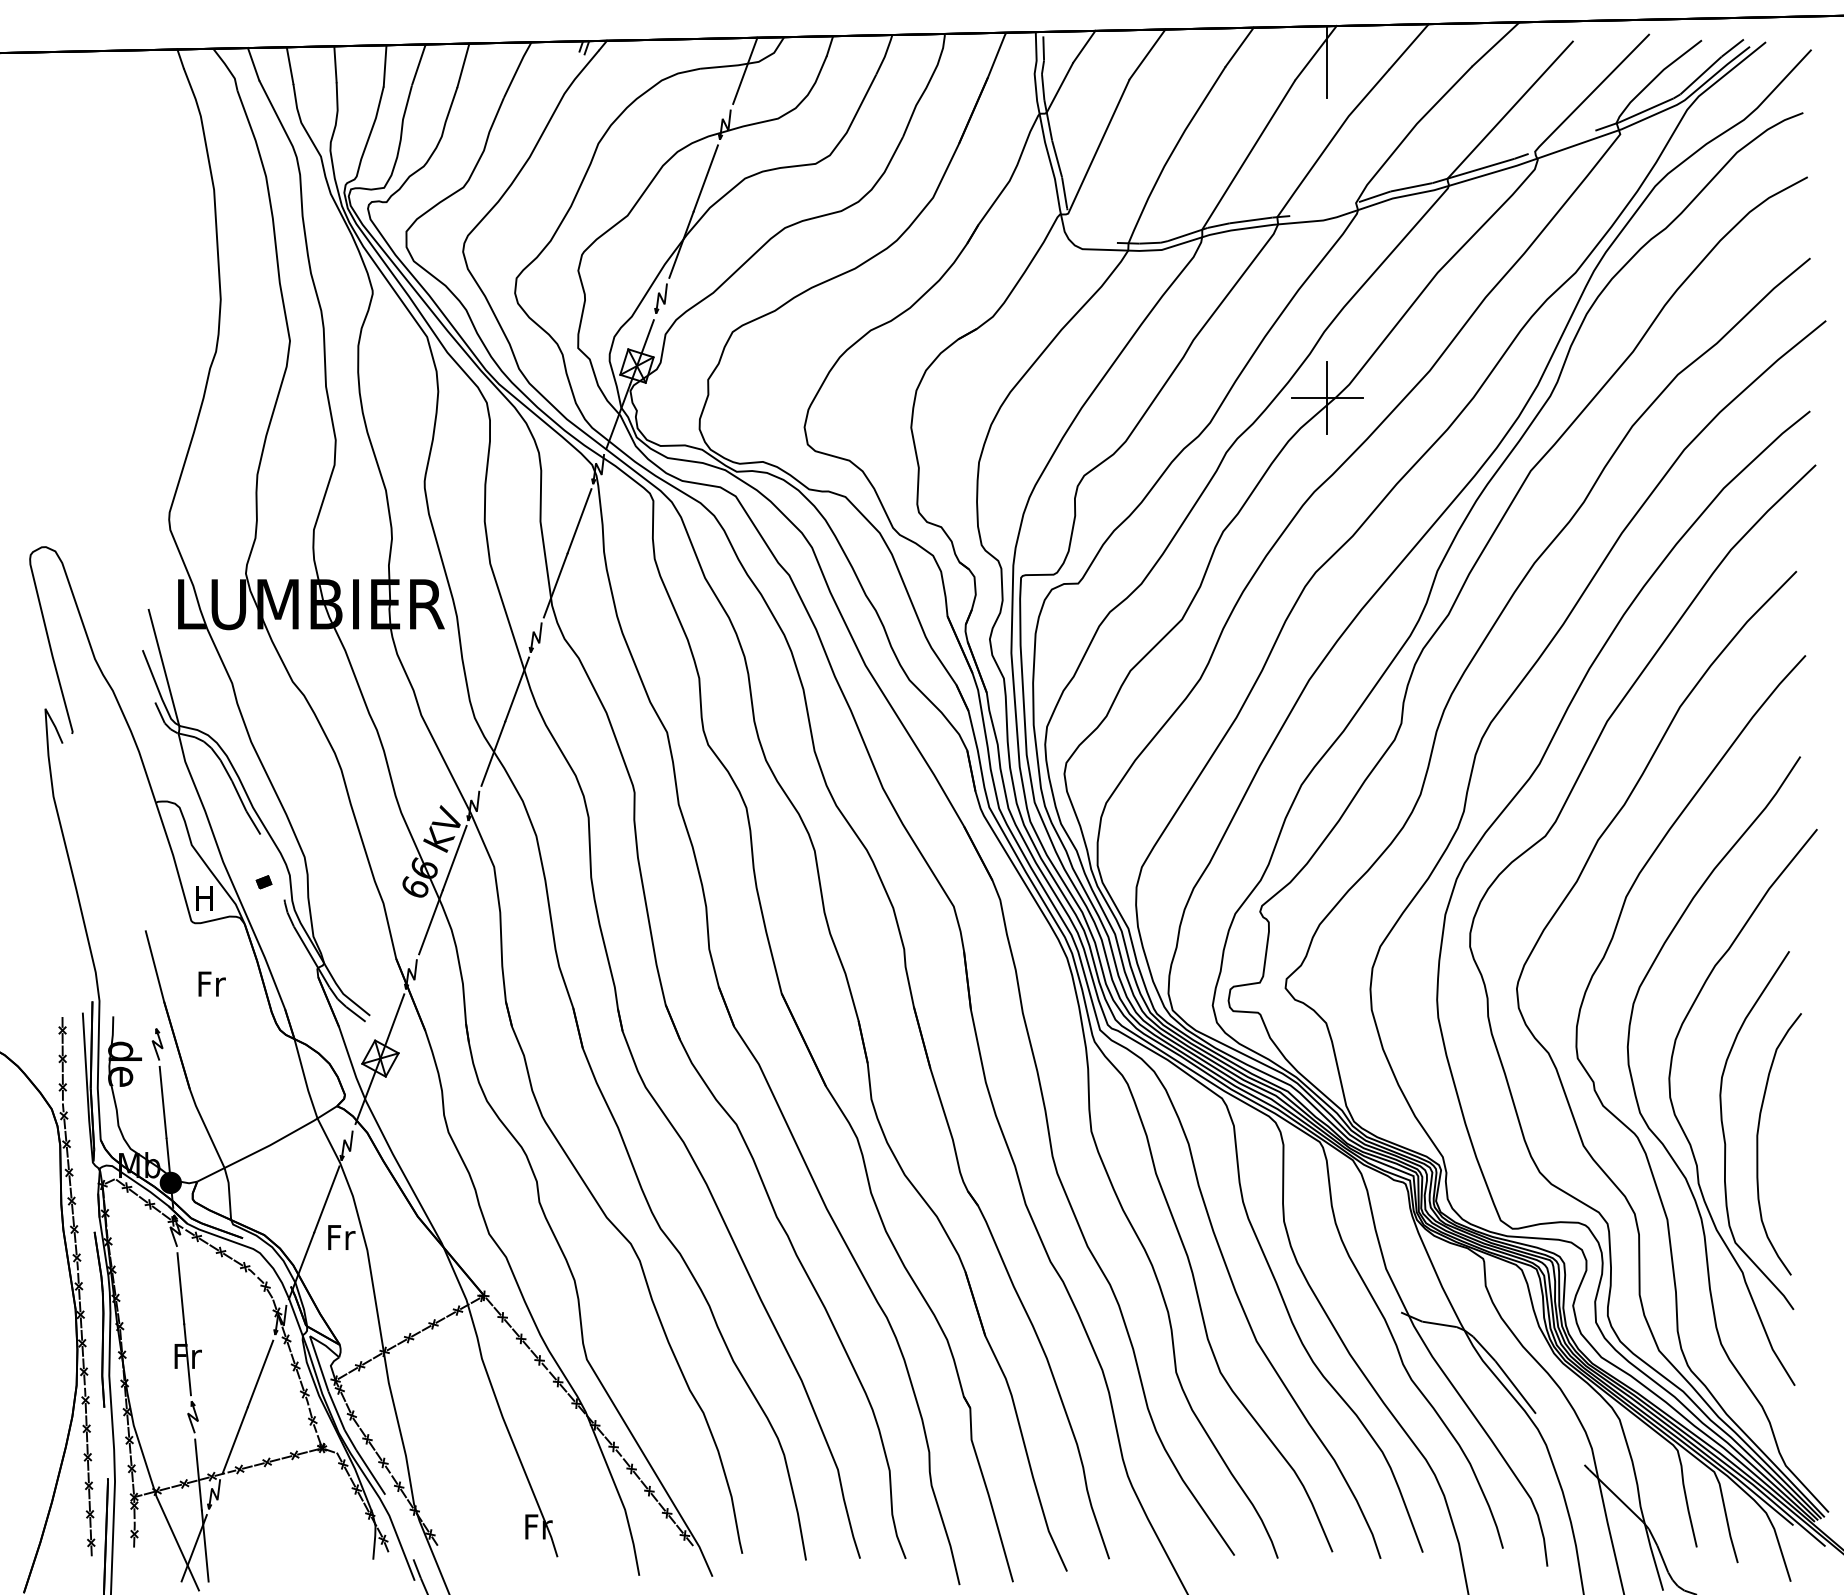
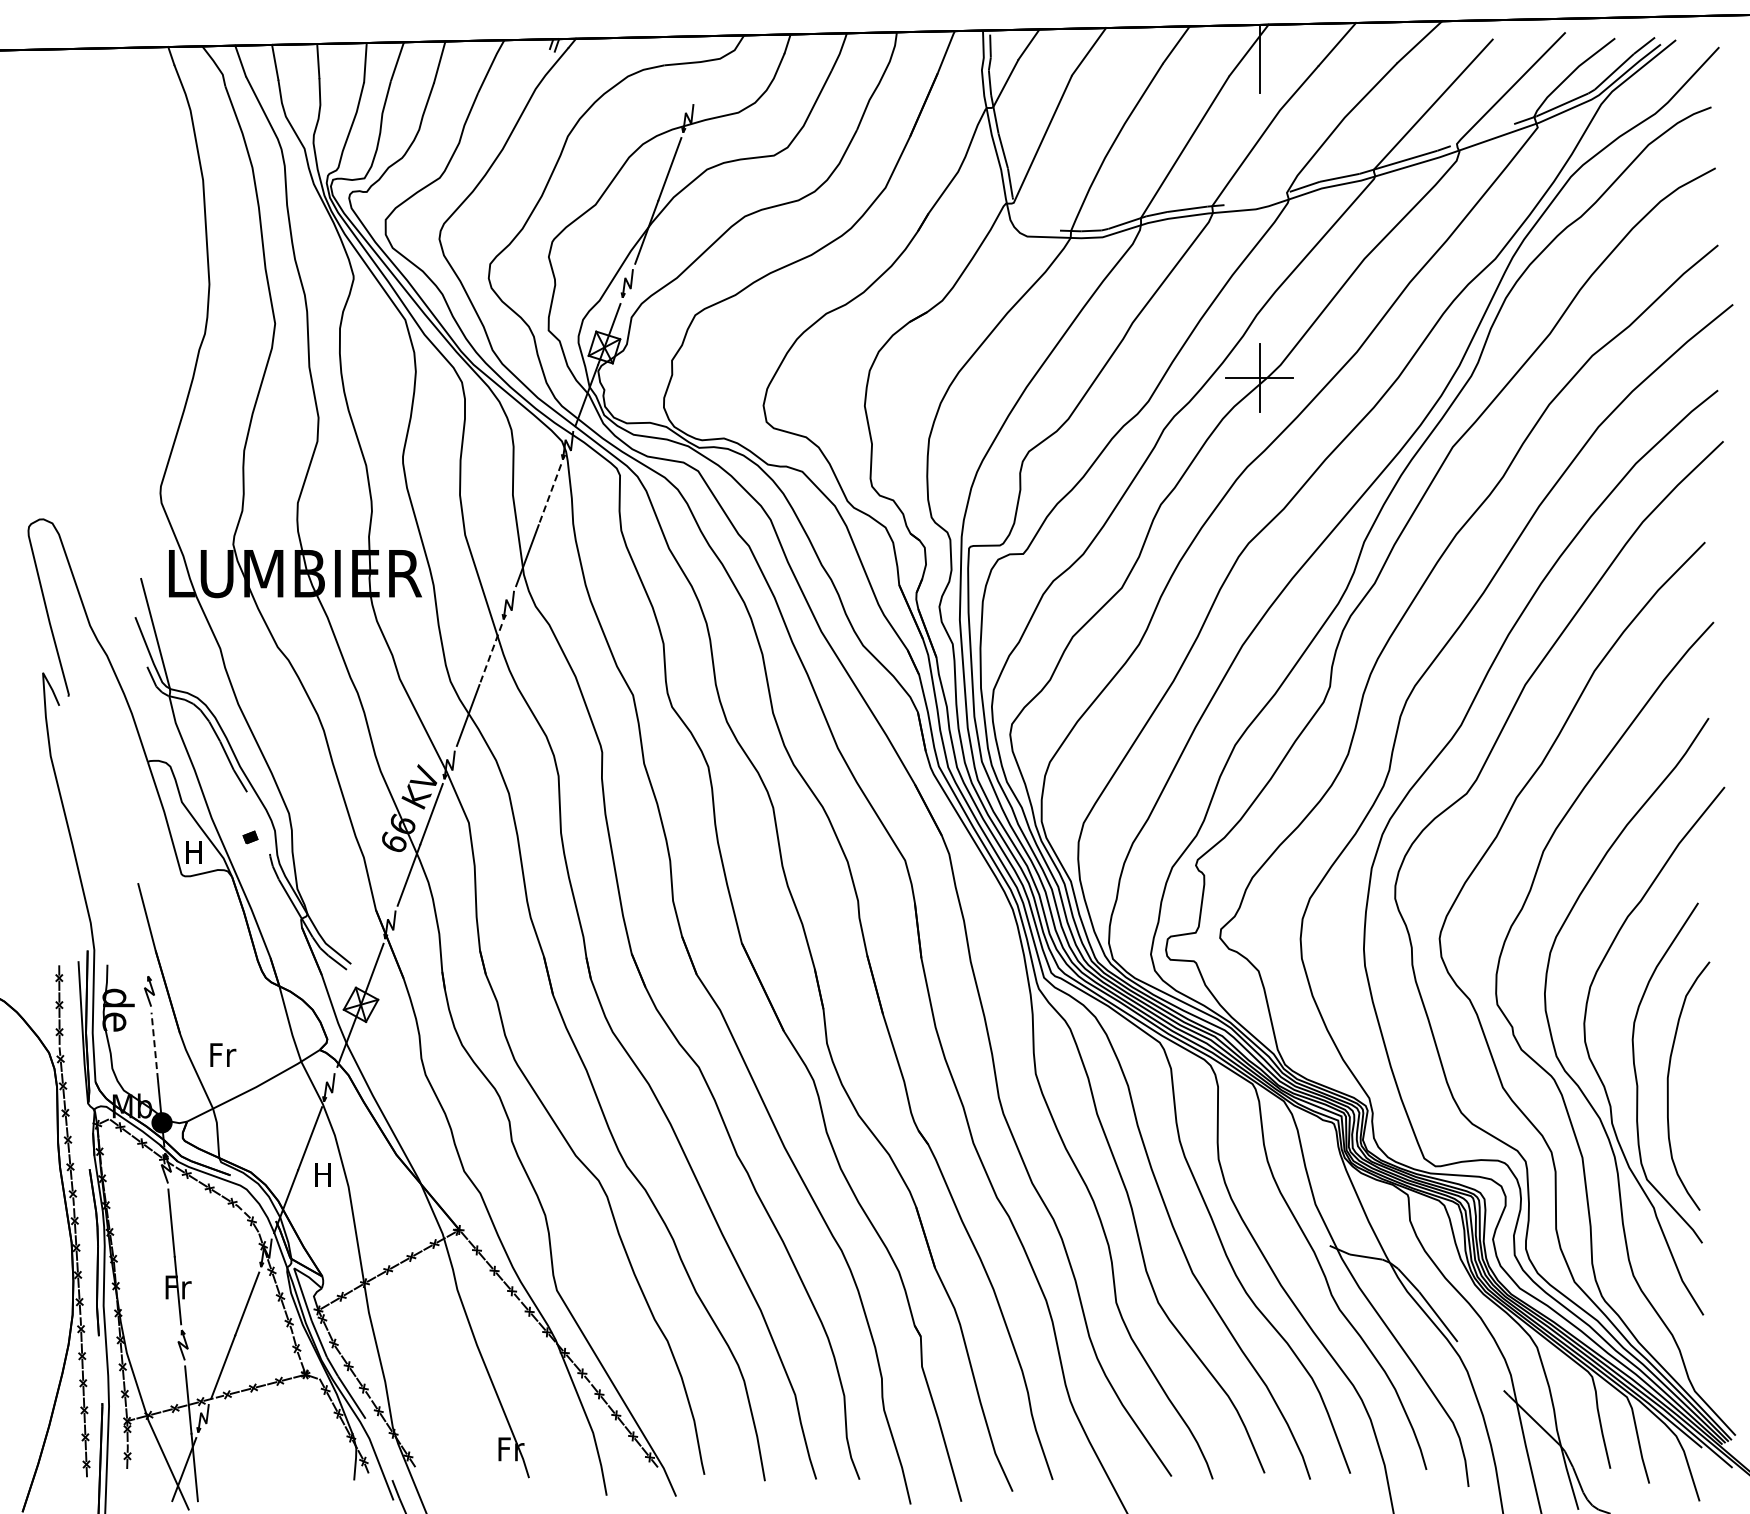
line: (744, 69) -> (706, 66), removed
line: (579, 521) -> (549, 495), solid -> dashed
line: (516, 690) -> (490, 655), solid -> dashed
text: (212, 983) -> (223, 1054), moved
line: (162, 1102) -> (154, 1046), solid -> dashed
text: (341, 1237) -> (324, 1174), Fr -> H

